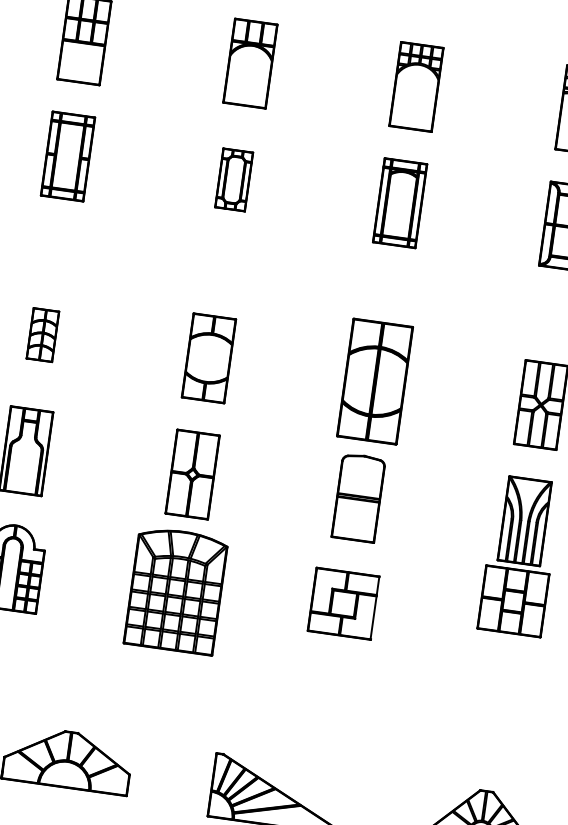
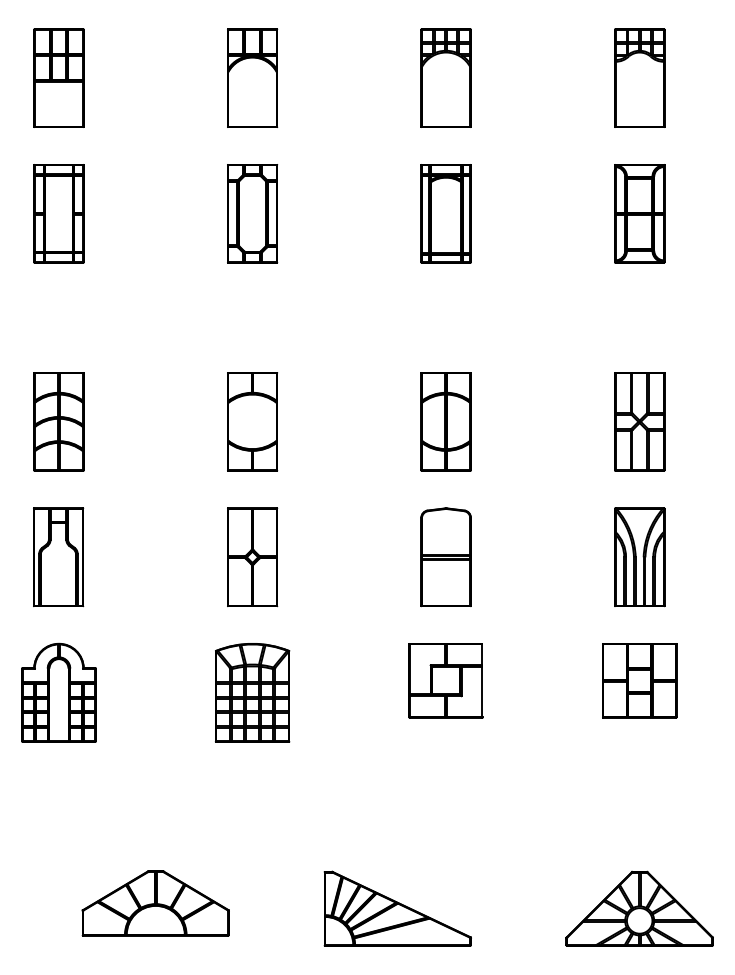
part: (234, 179) -> (252, 213), size x1.43
part: (42, 334) -> (58, 421), size x1.67
part: (374, 381) -> (445, 421), size x0.71
part: (176, 590) -> (252, 692), size x0.71
part: (513, 601) -> (639, 680), moved

